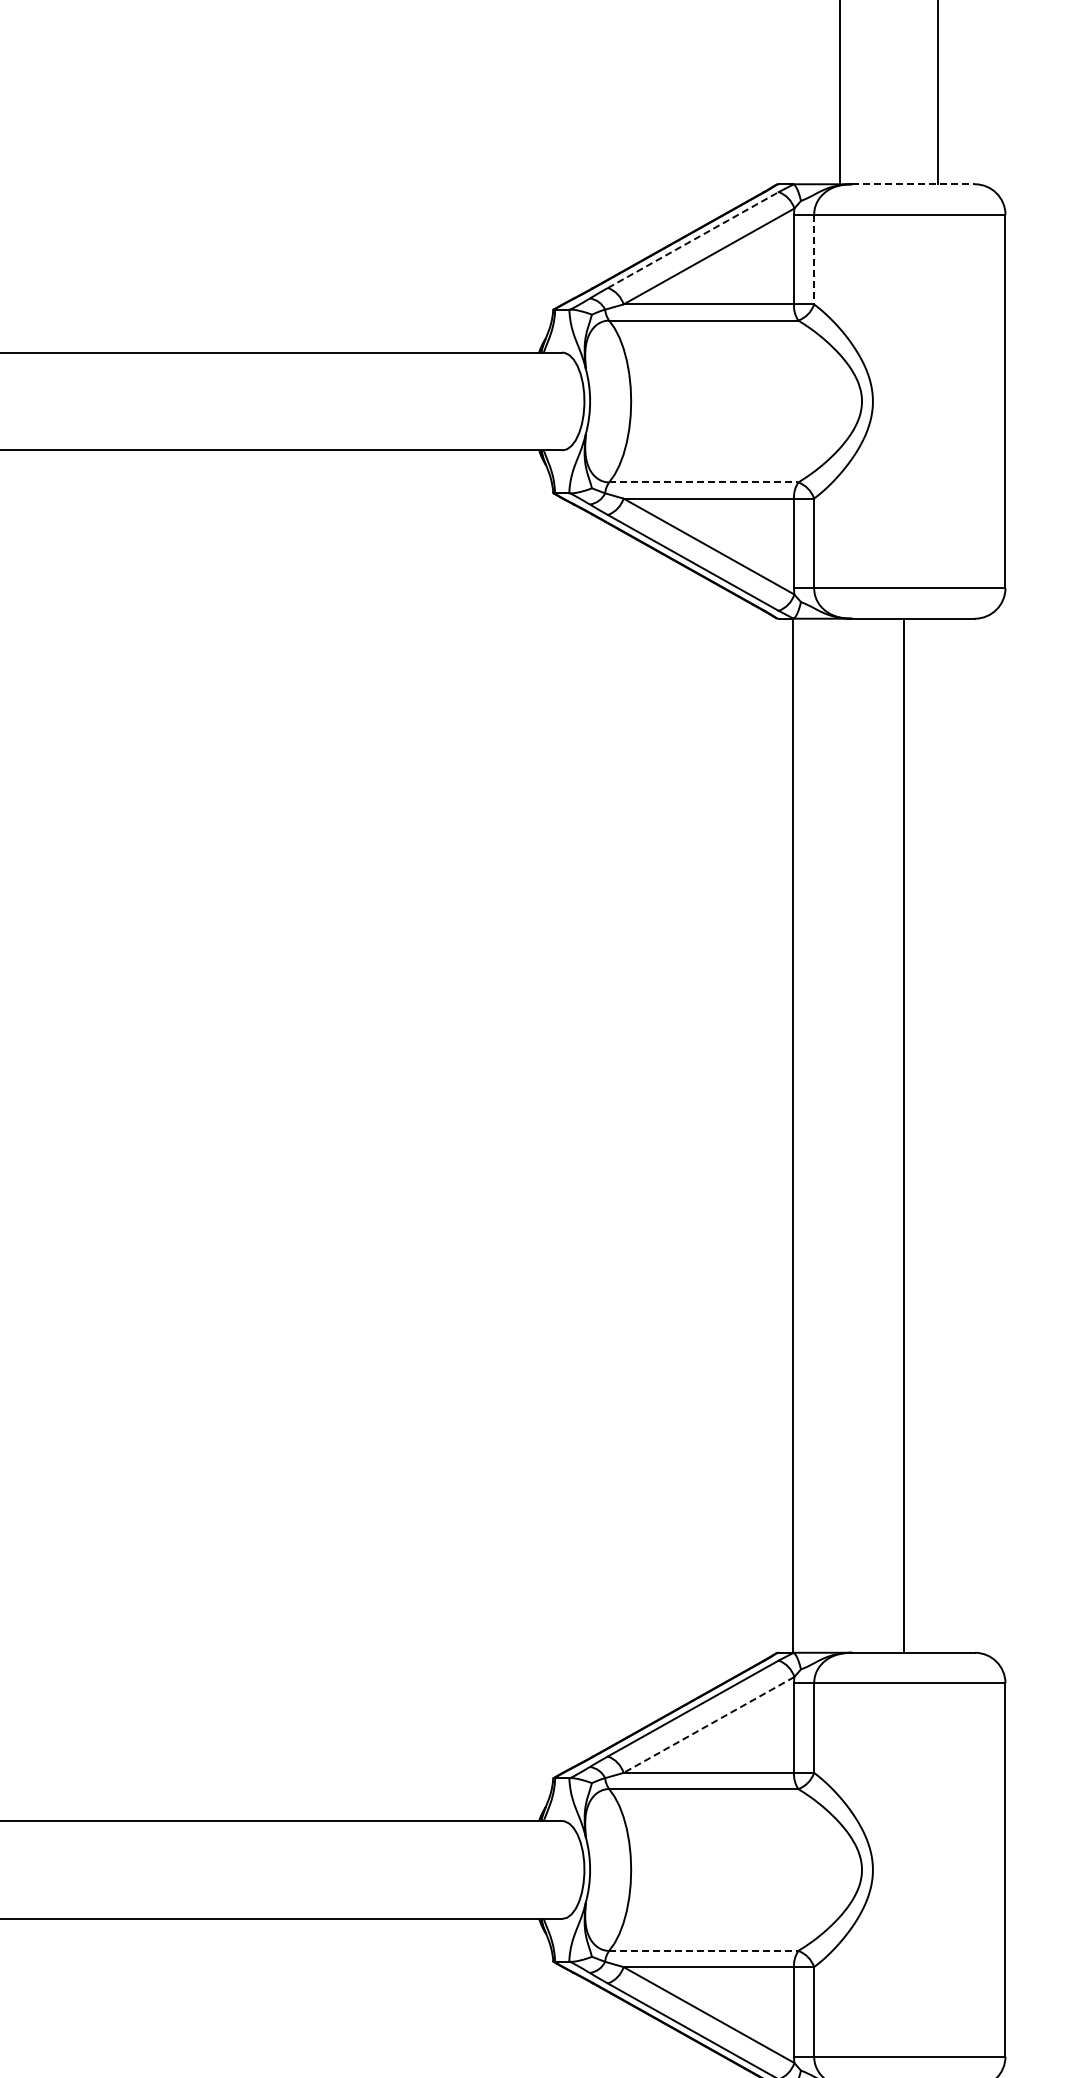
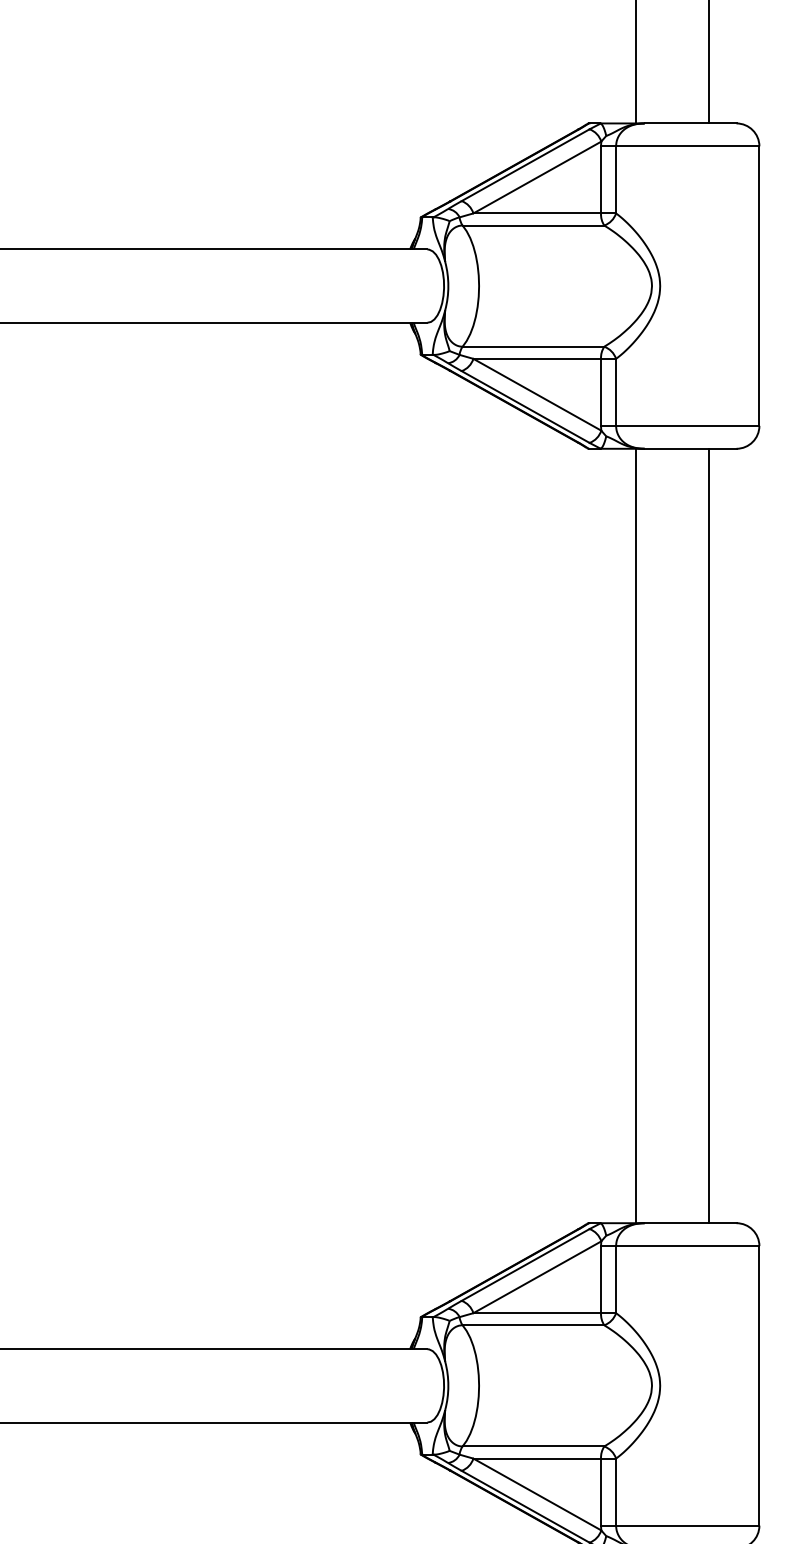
line: (914, 184) -> (691, 123), dashed -> solid
line: (693, 240) -> (525, 165), dashed -> solid
line: (814, 259) -> (616, 179), dashed -> solid
line: (703, 482) -> (533, 346), dashed -> solid
line: (793, 1135) -> (635, 835), moved
line: (904, 1135) -> (709, 835), moved
line: (708, 1725) -> (537, 1277), dashed -> solid
line: (703, 1950) -> (533, 1446), dashed -> solid

